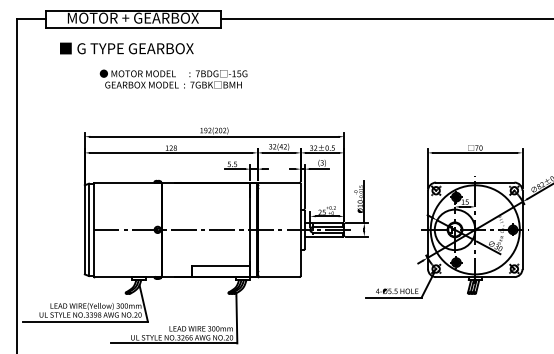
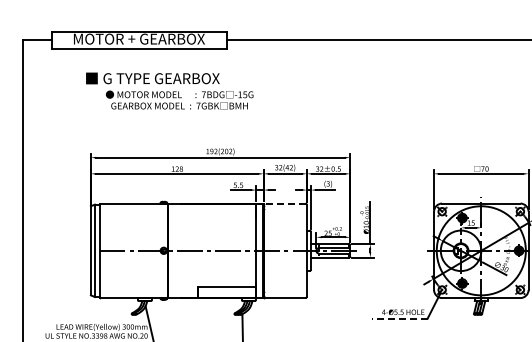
text: (126, 48) -> (152, 78), moved
line: (278, 182) -> (284, 203), solid -> dashed
line: (393, 297) -> (399, 318), solid -> dashed

